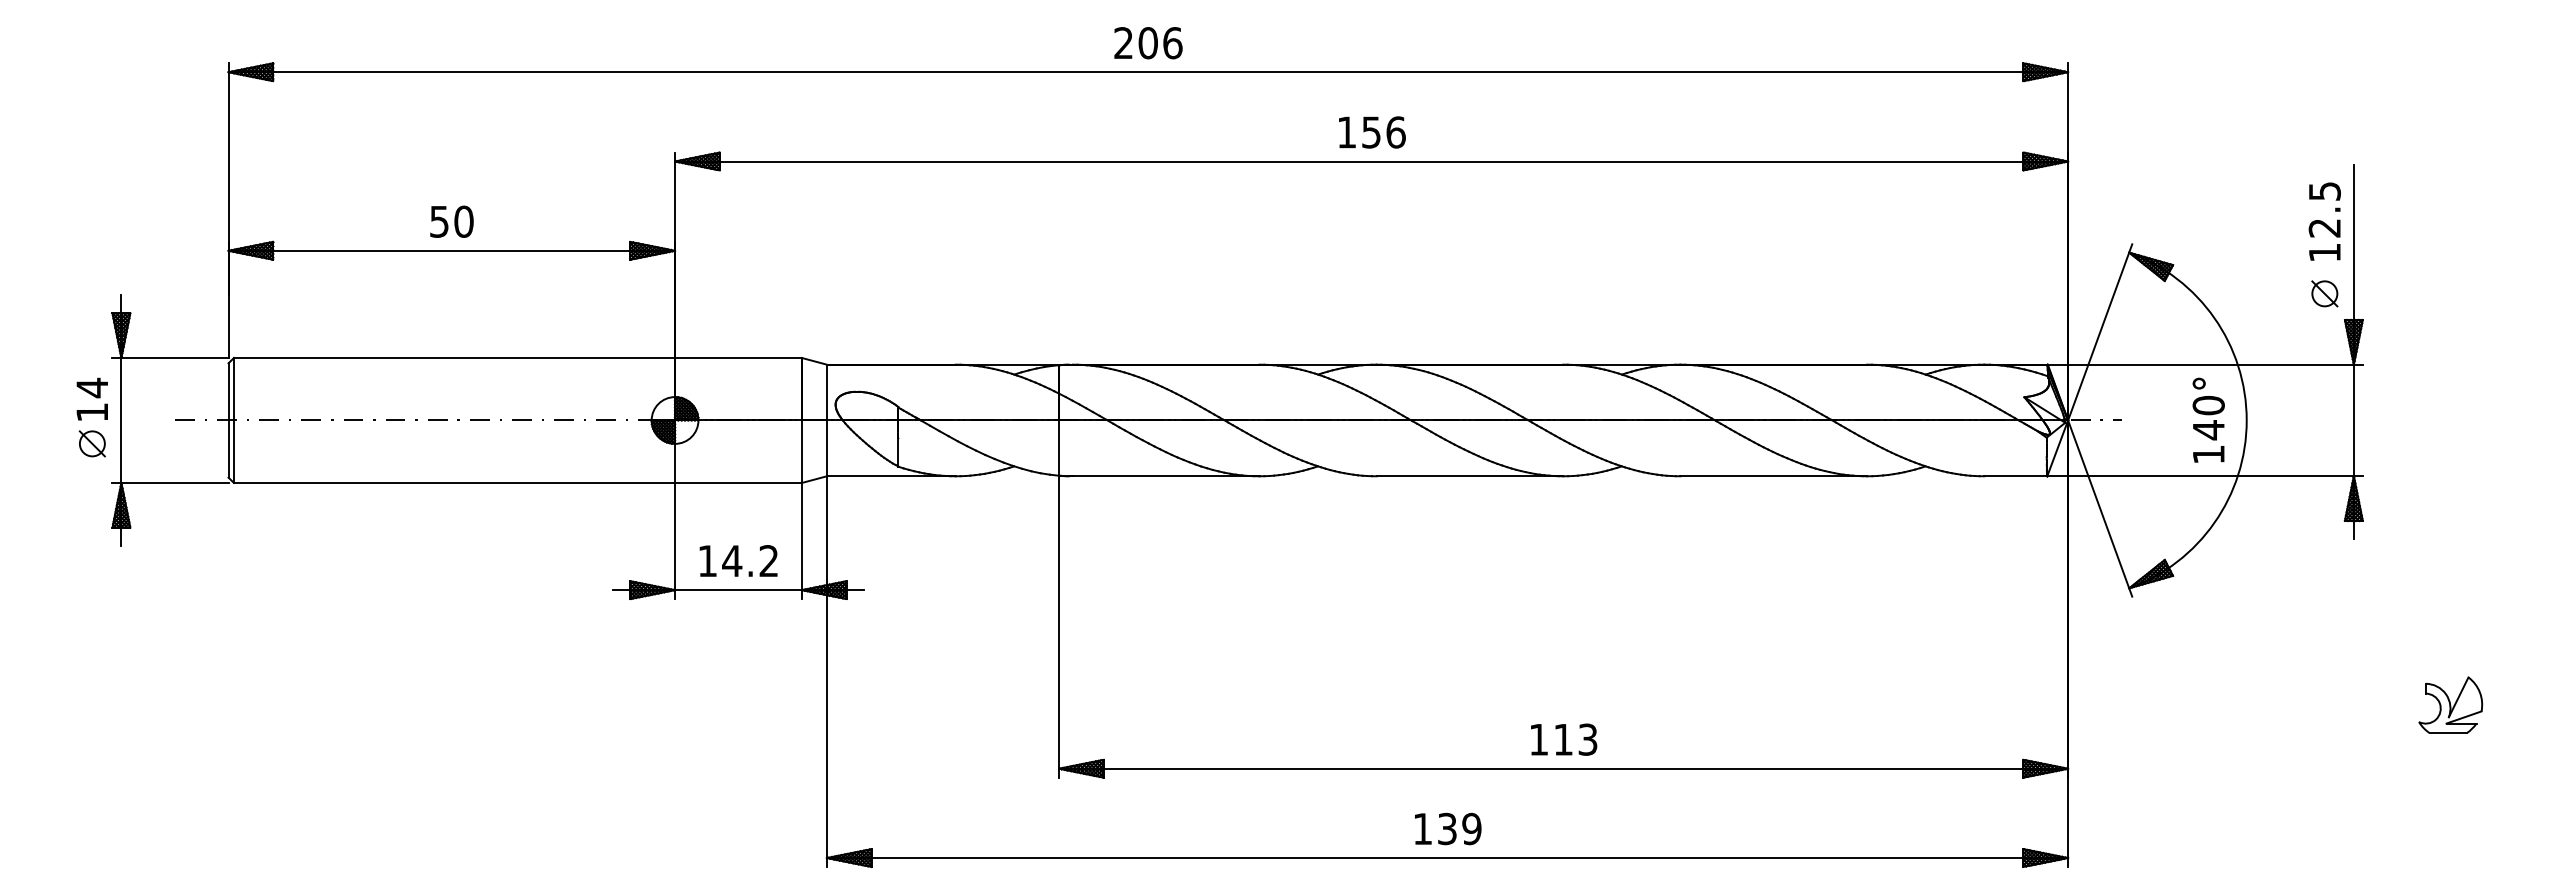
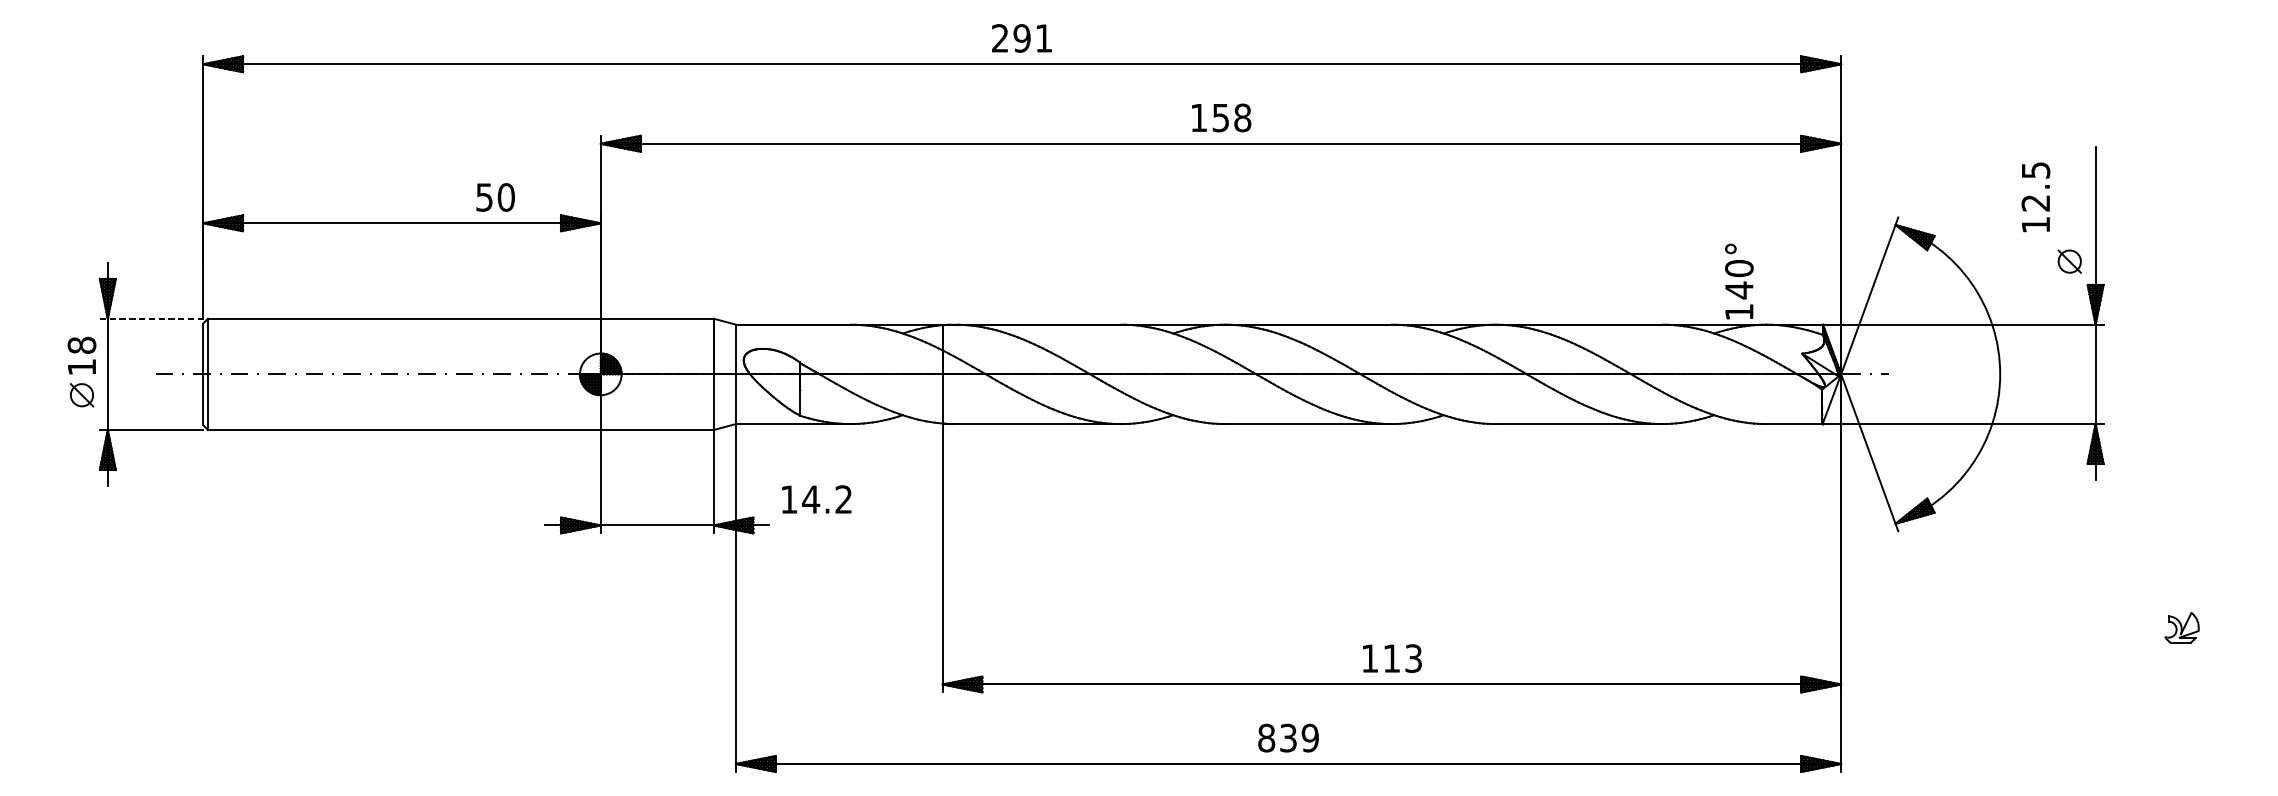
text: (1160, 43) -> (1033, 38), 206 -> 291
text: (1395, 132) -> (1242, 117), 156 -> 158
text: (451, 221) -> (495, 197), moved
text: (2324, 221) -> (2035, 197), moved
line: (171, 357) -> (152, 318), solid -> dashed
text: (92, 387) -> (82, 345), 14 -> 18
text: (2208, 419) -> (1739, 280), moved
text: (738, 560) -> (816, 499), moved
part: (2450, 704) -> (2181, 627), size x0.6
text: (1422, 828) -> (1266, 737), 139 -> 839

